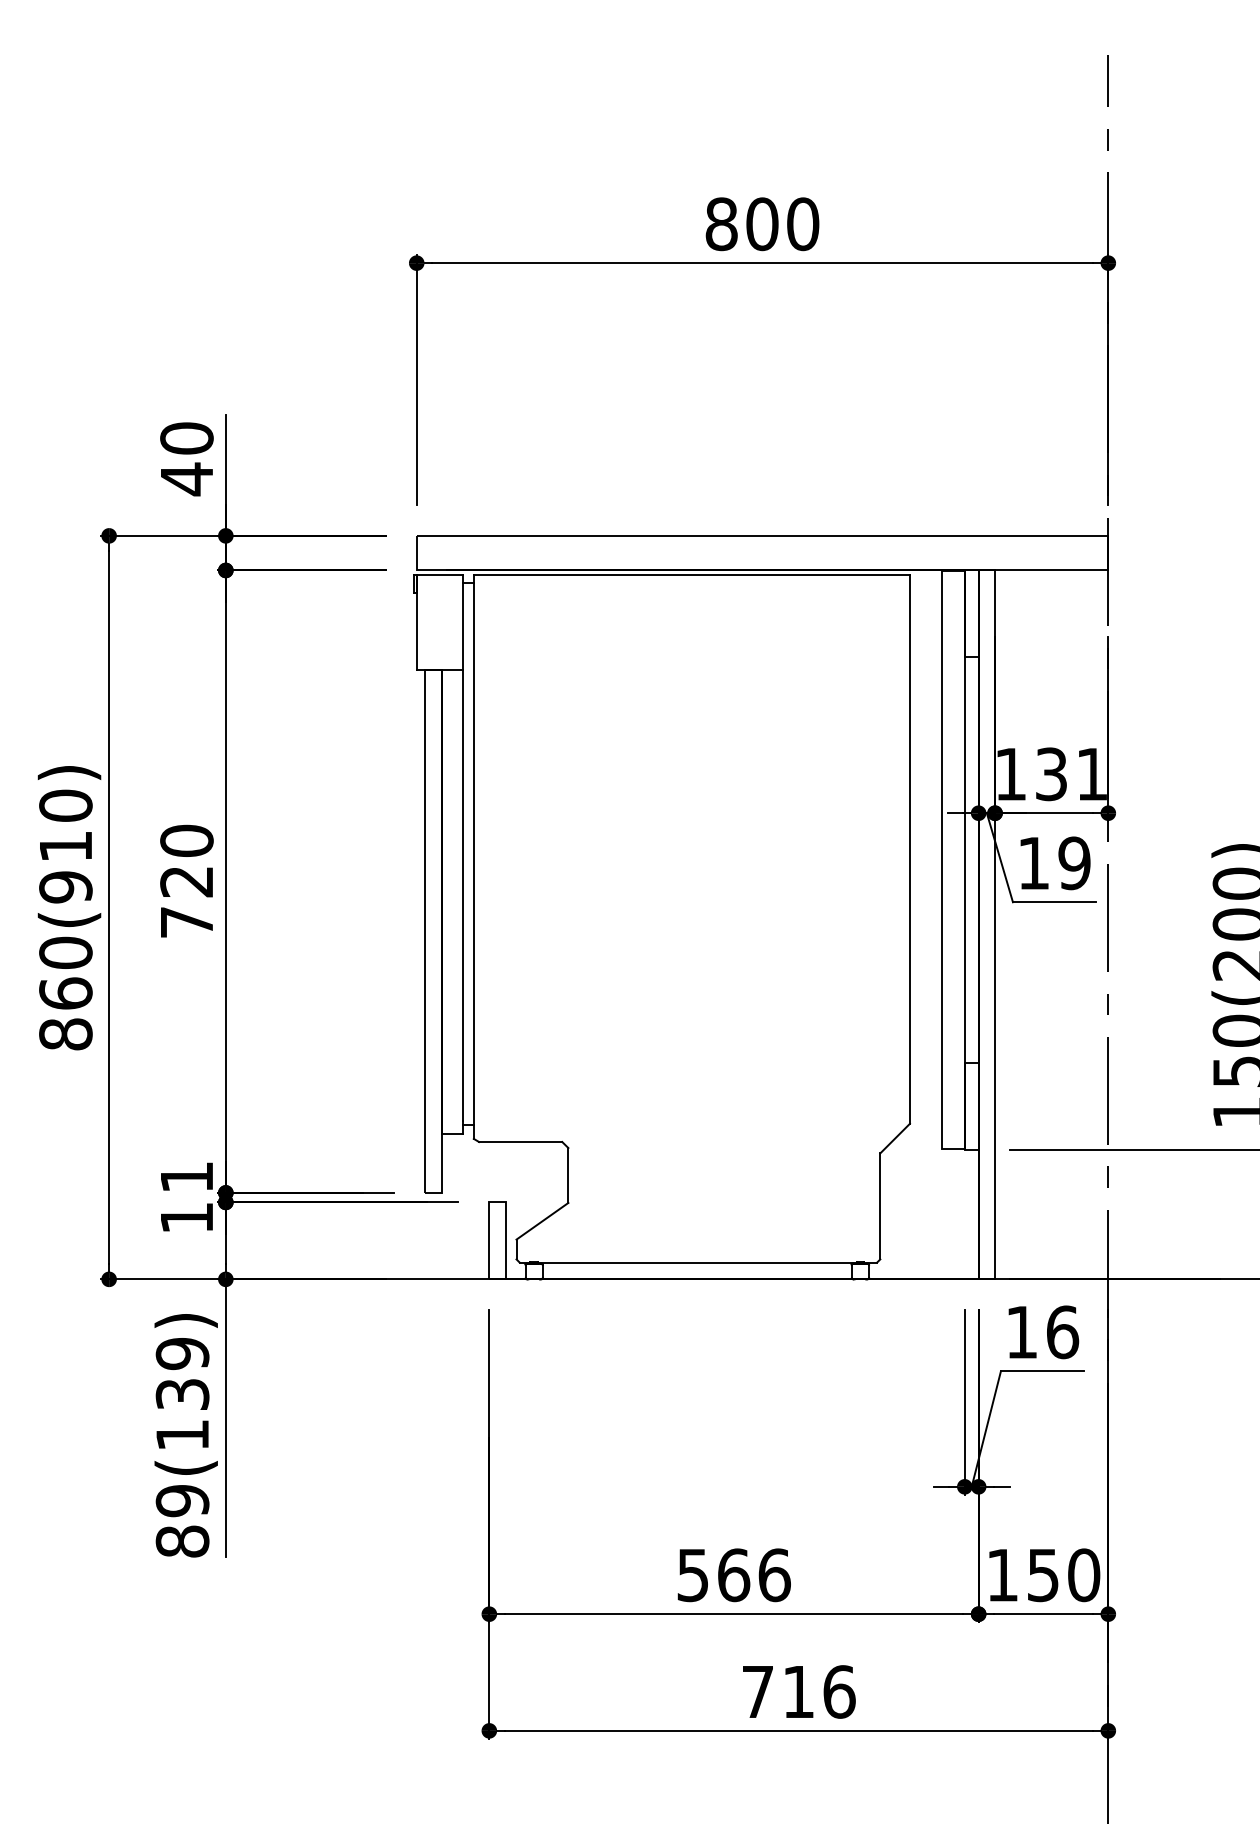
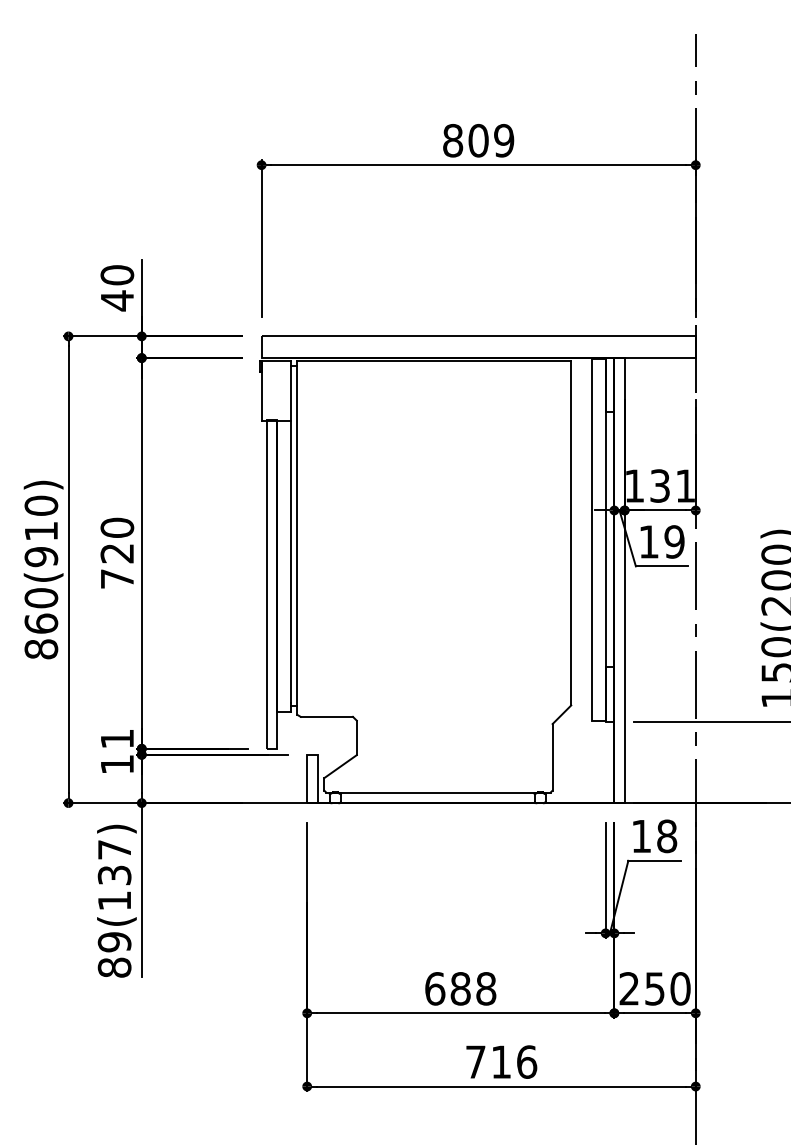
text: (803, 223) -> (504, 140), 800 -> 809
text: (1063, 1332) -> (667, 836), 16 -> 18
text: (182, 1353) -> (114, 849), 89(139) -> 89(137)
text: (733, 1574) -> (460, 988), 566 -> 688
text: (1001, 1574) -> (628, 988), 150 -> 250

